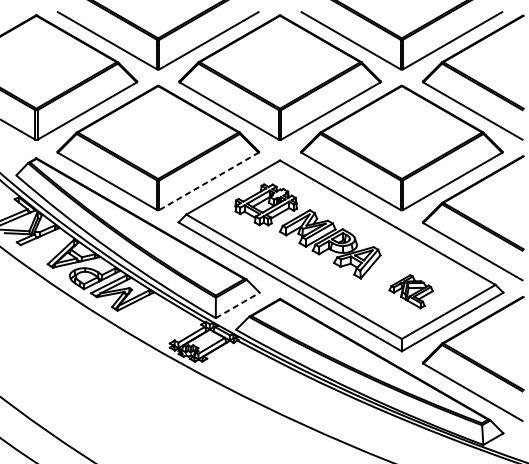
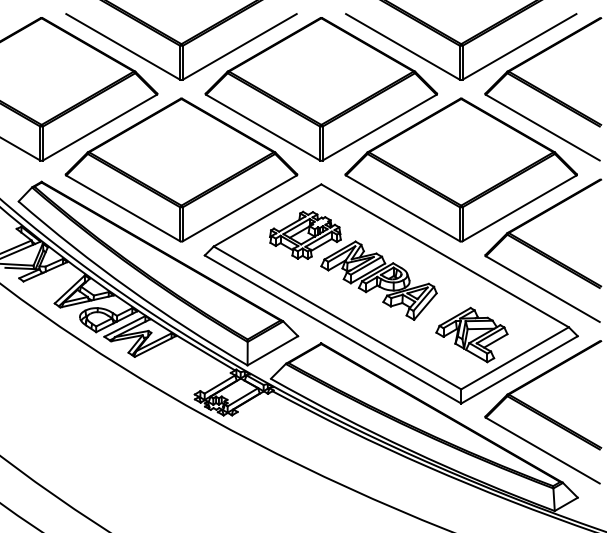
line: (208, 181) -> (239, 208), dashed -> solid
part: (410, 291) -> (471, 334), size x1.43
line: (238, 305) -> (273, 350), dashed -> solid

